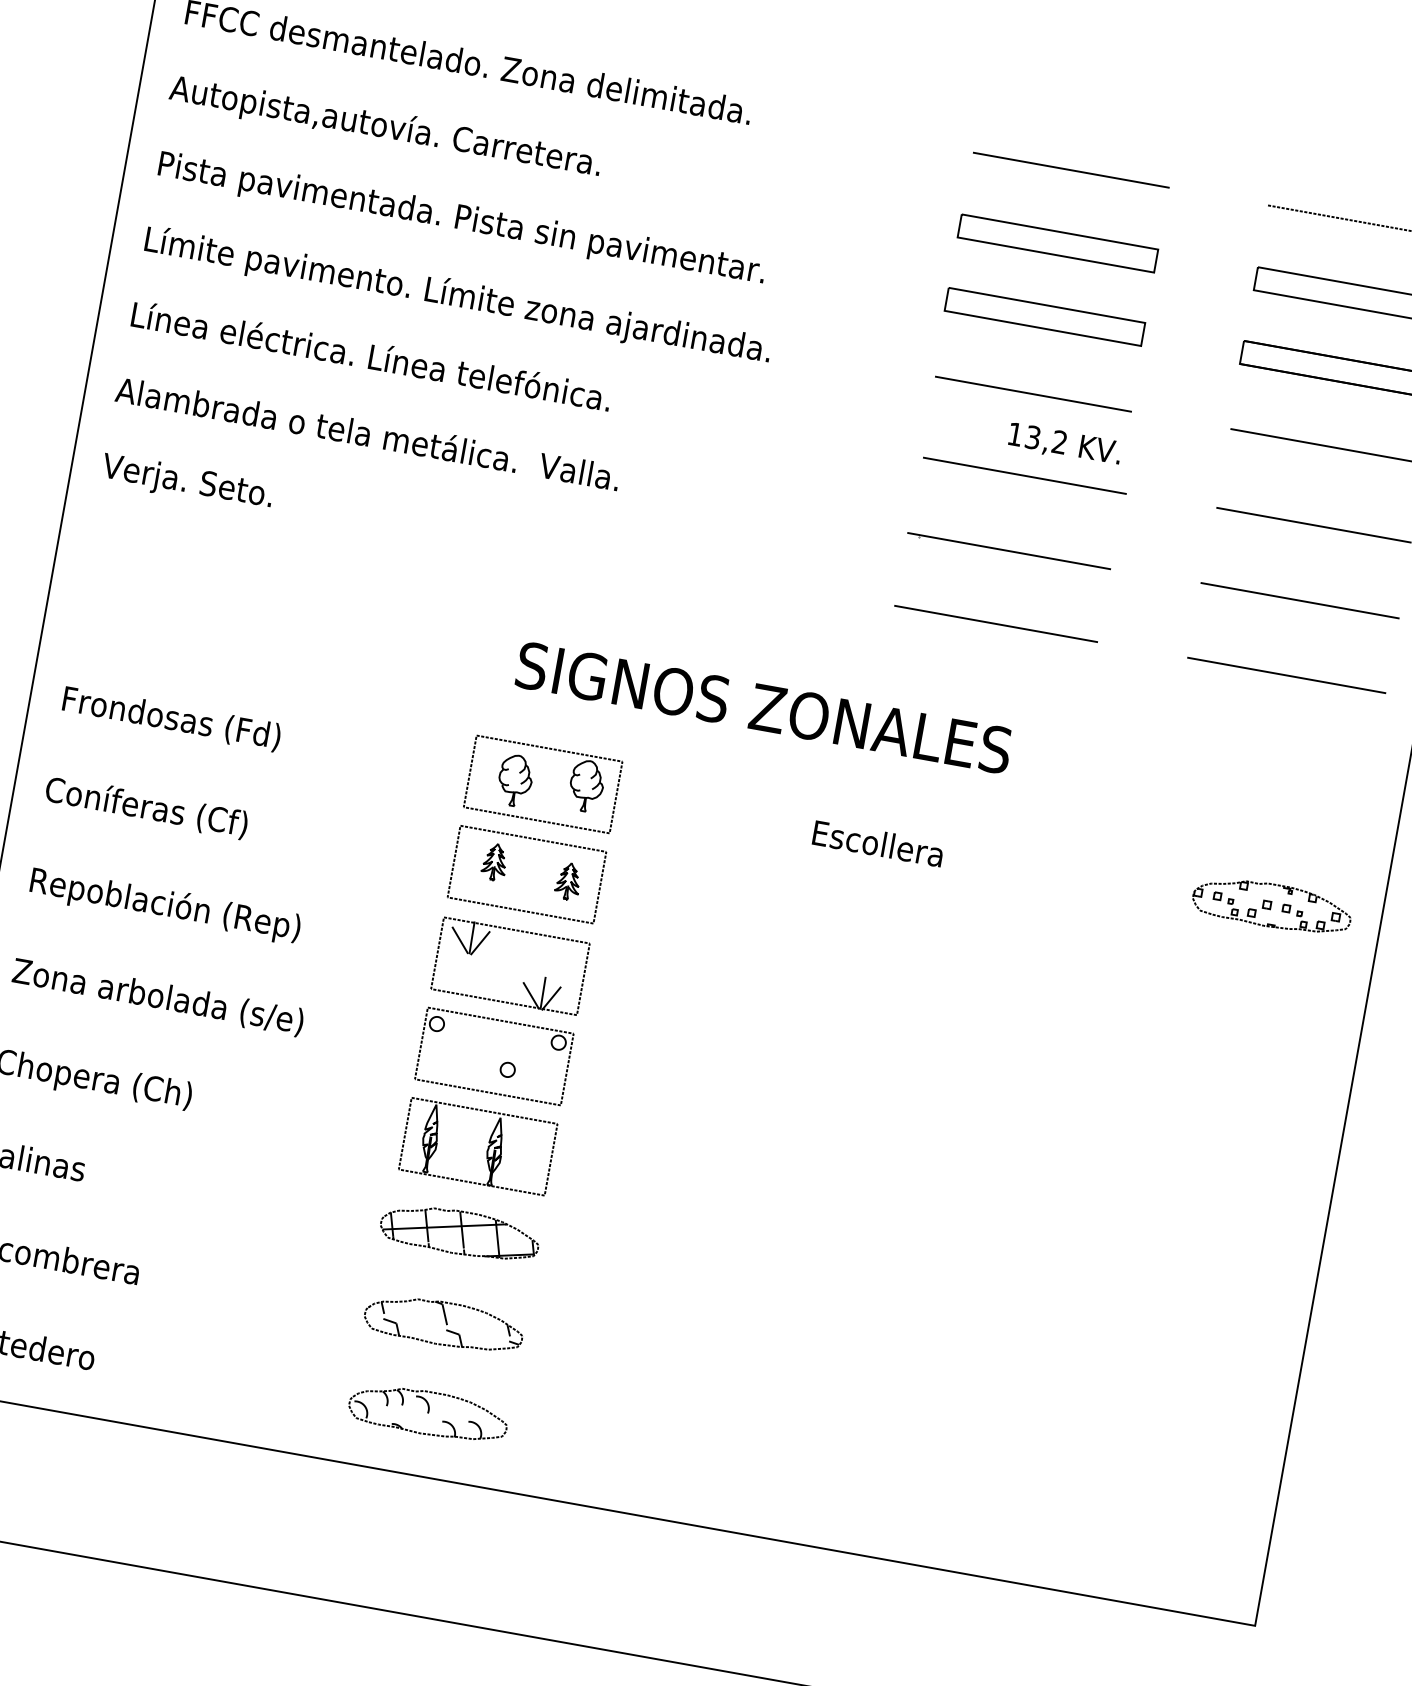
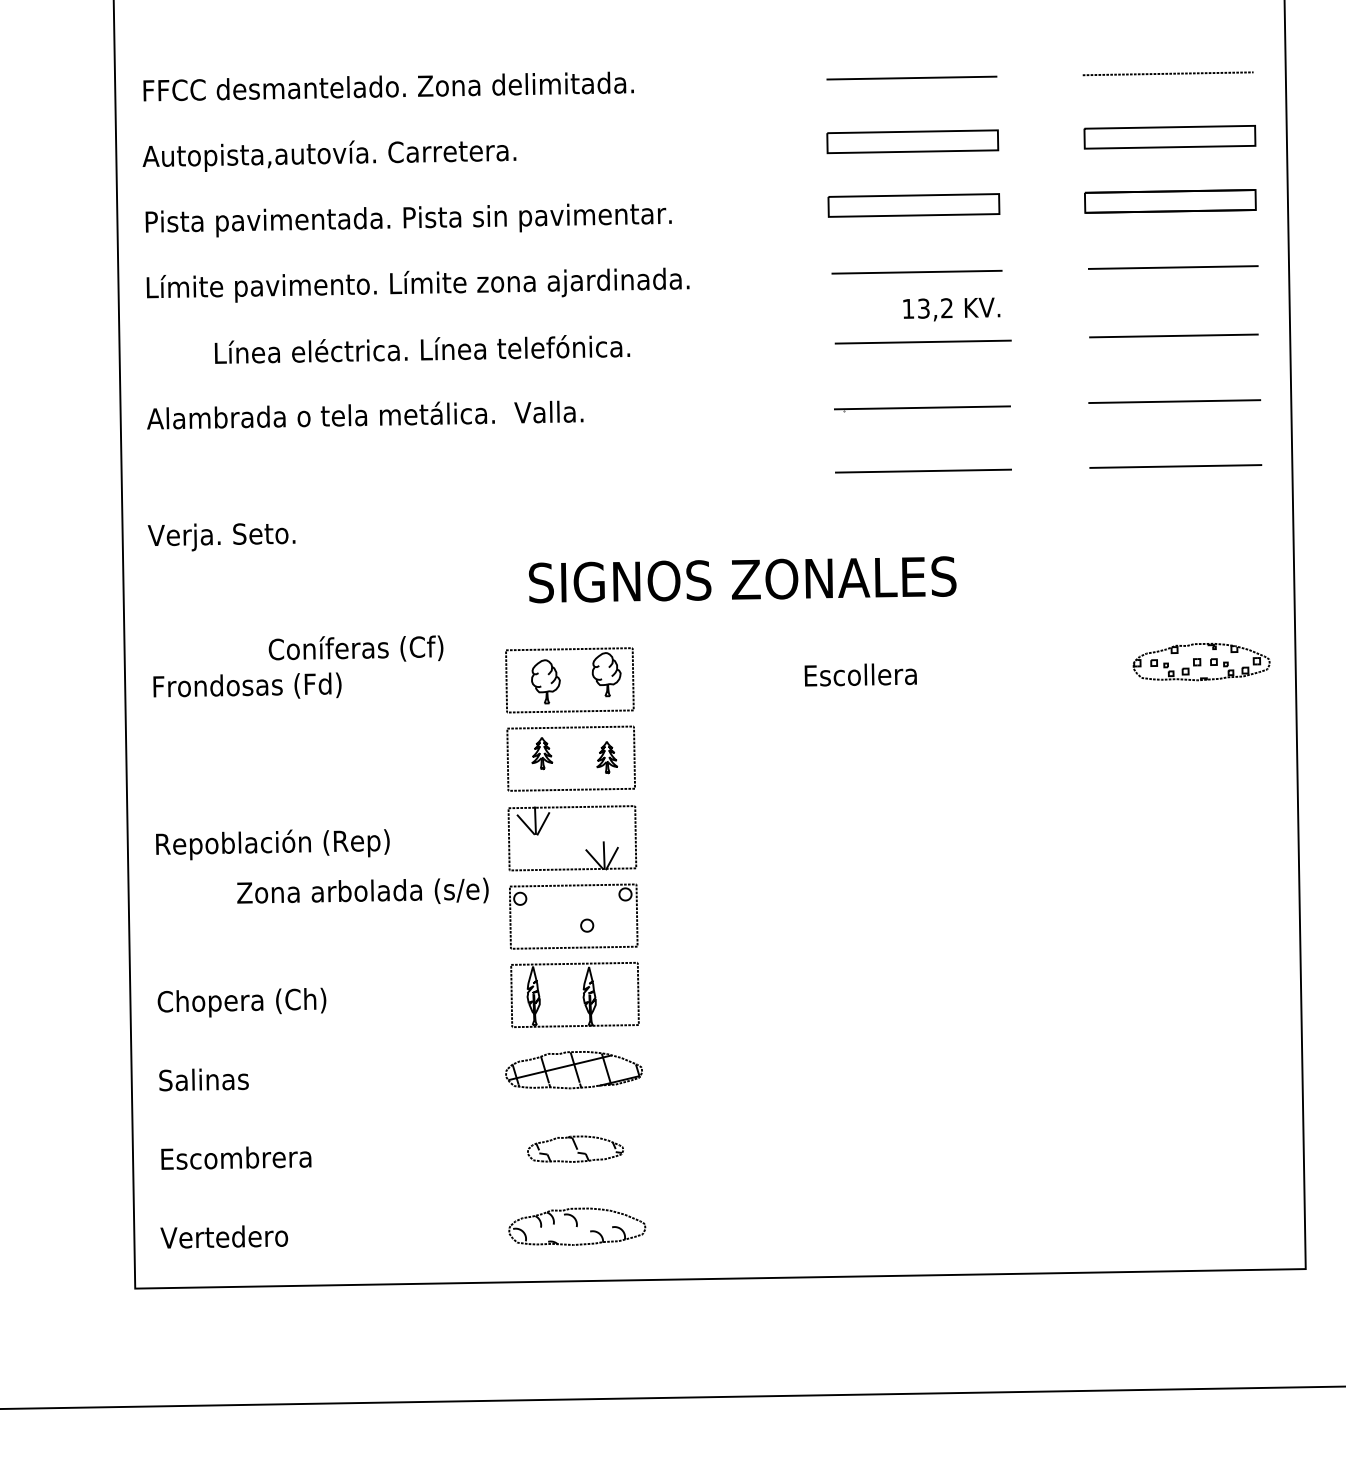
text: (371, 356) -> (422, 349), moved
text: (186, 483) -> (221, 537), moved
text: (146, 806) -> (355, 648), moved
text: (158, 995) -> (362, 890), moved
part: (443, 1324) -> (575, 1149), size x0.7

